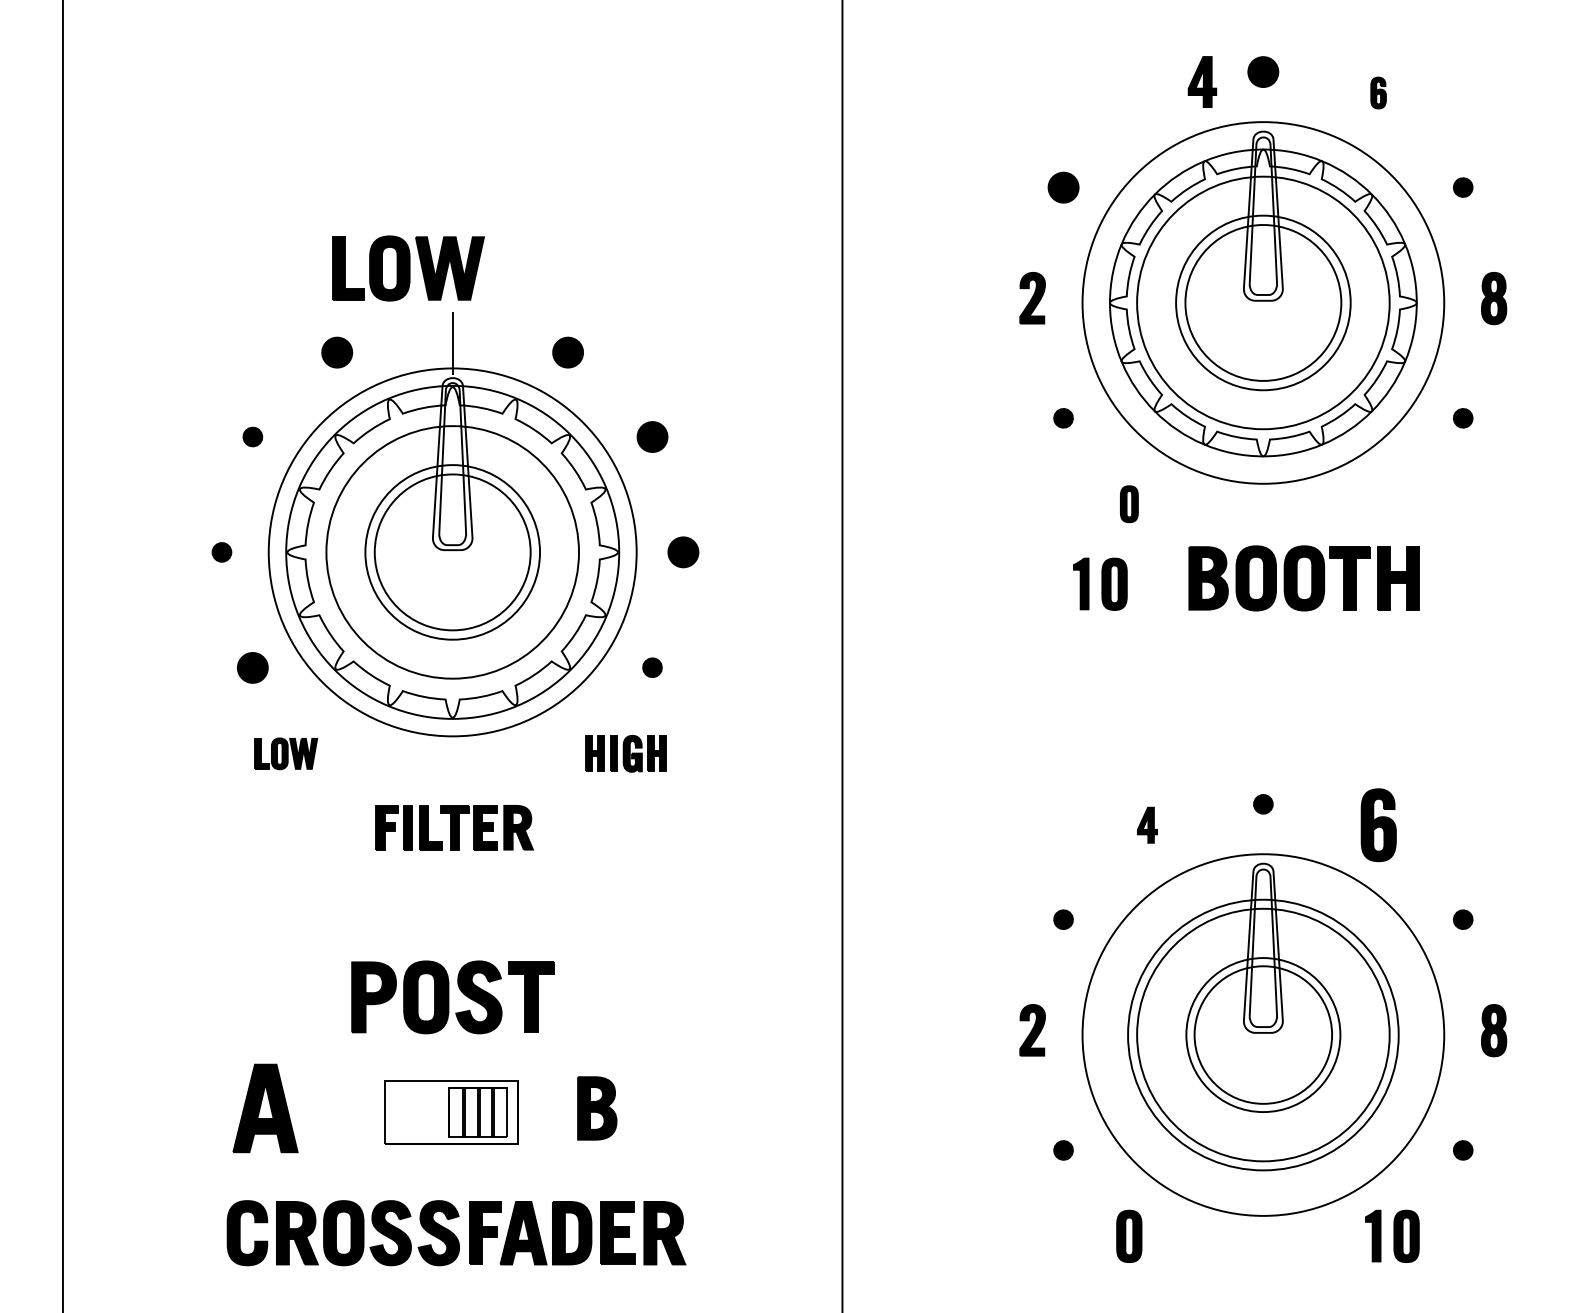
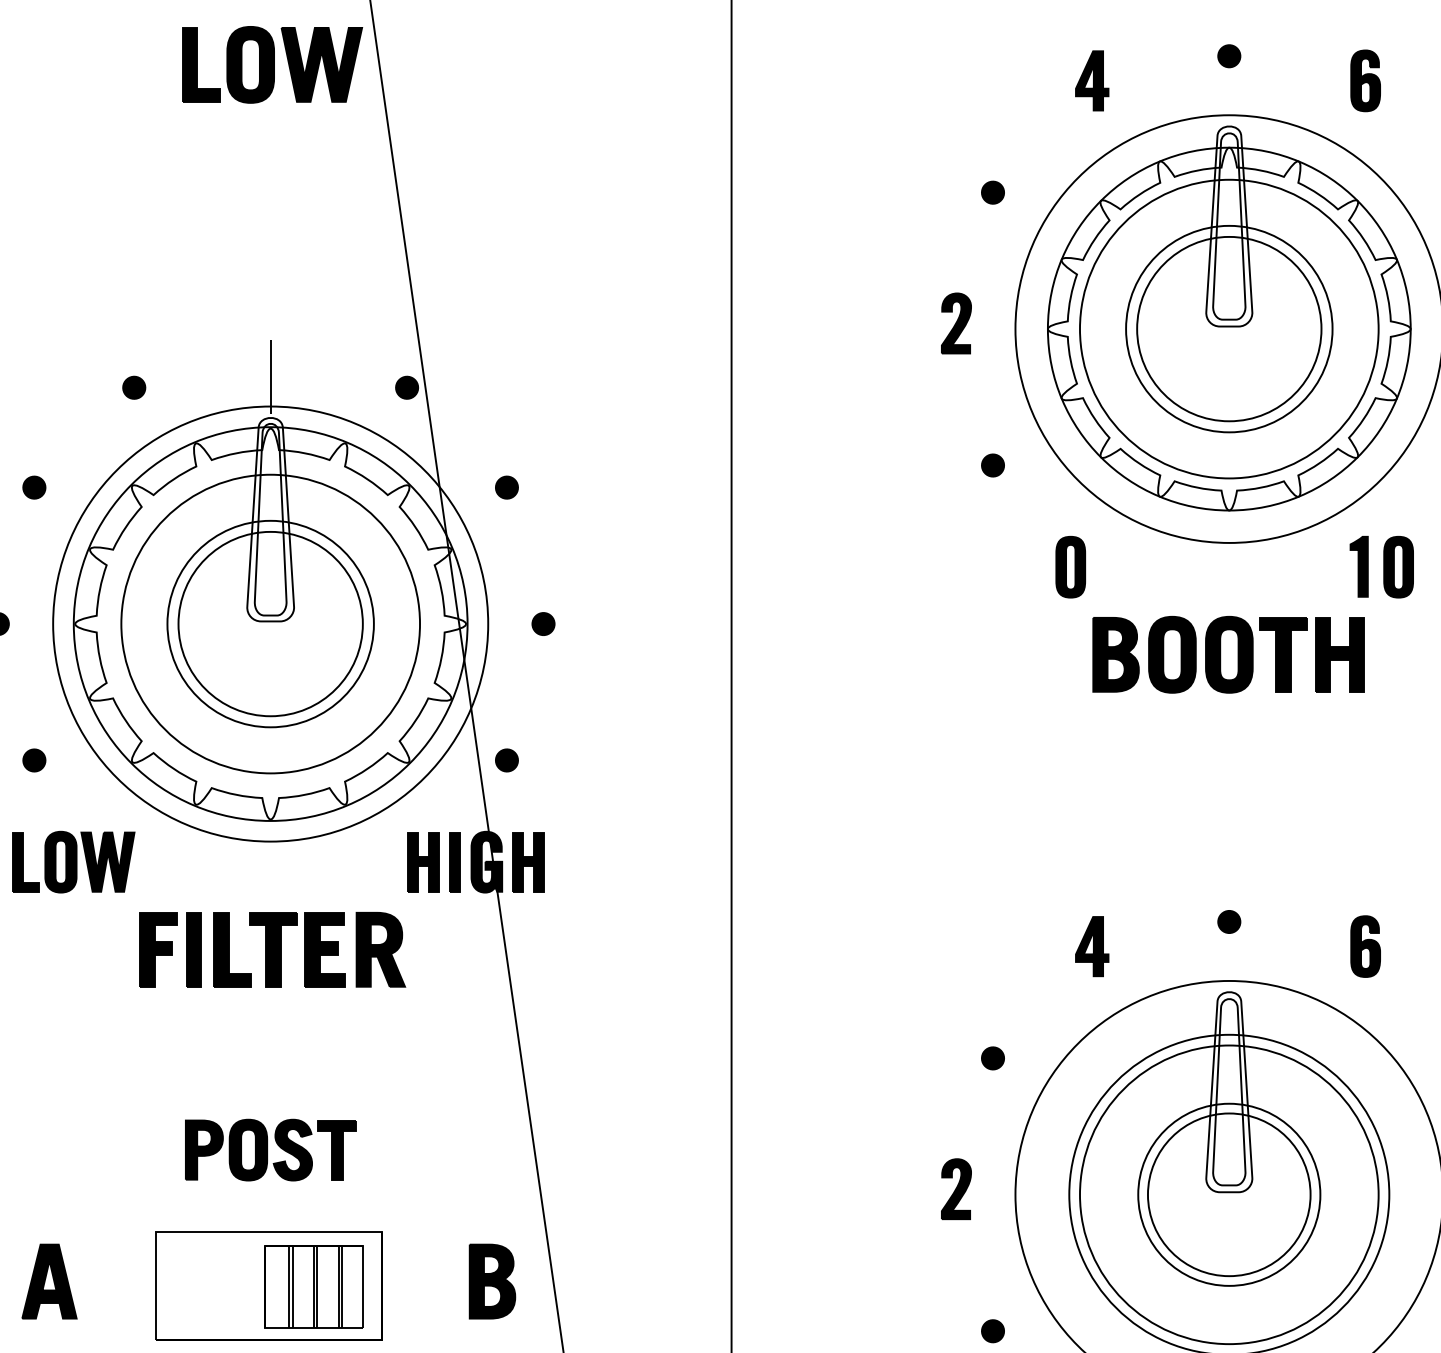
part: (1263, 72) -> (1229, 56), size x0.62
part: (1202, 81) -> (1092, 80), moved
part: (1378, 92) -> (1365, 80), size x1.67
part: (1063, 187) -> (992, 192), size x0.62
part: (408, 268) -> (272, 64), moved
part: (337, 352) -> (134, 387), size x0.62
part: (567, 352) -> (406, 387), size x0.62
part: (652, 436) -> (506, 487), size x0.62
part: (1129, 503) -> (1070, 566), size x1.43
part: (683, 552) -> (543, 624), size x0.62
part: (1303, 578) -> (1228, 654), moved
part: (1100, 583) -> (1381, 566), moved
part: (252, 667) -> (33, 760), size x0.62
part: (286, 753) -> (74, 861), size x1.67
part: (626, 753) -> (476, 861), size x1.43
part: (1378, 824) -> (1365, 945), size x0.71
part: (1147, 825) -> (1092, 947), size x1.43
part: (454, 827) -> (272, 949), size x1.43
part: (452, 996) -> (270, 1149), size x0.71
part: (265, 1108) -> (49, 1281), size x0.71
part: (597, 1108) -> (492, 1281), moved
part: (450, 1112) -> (268, 1286), size x1.43

